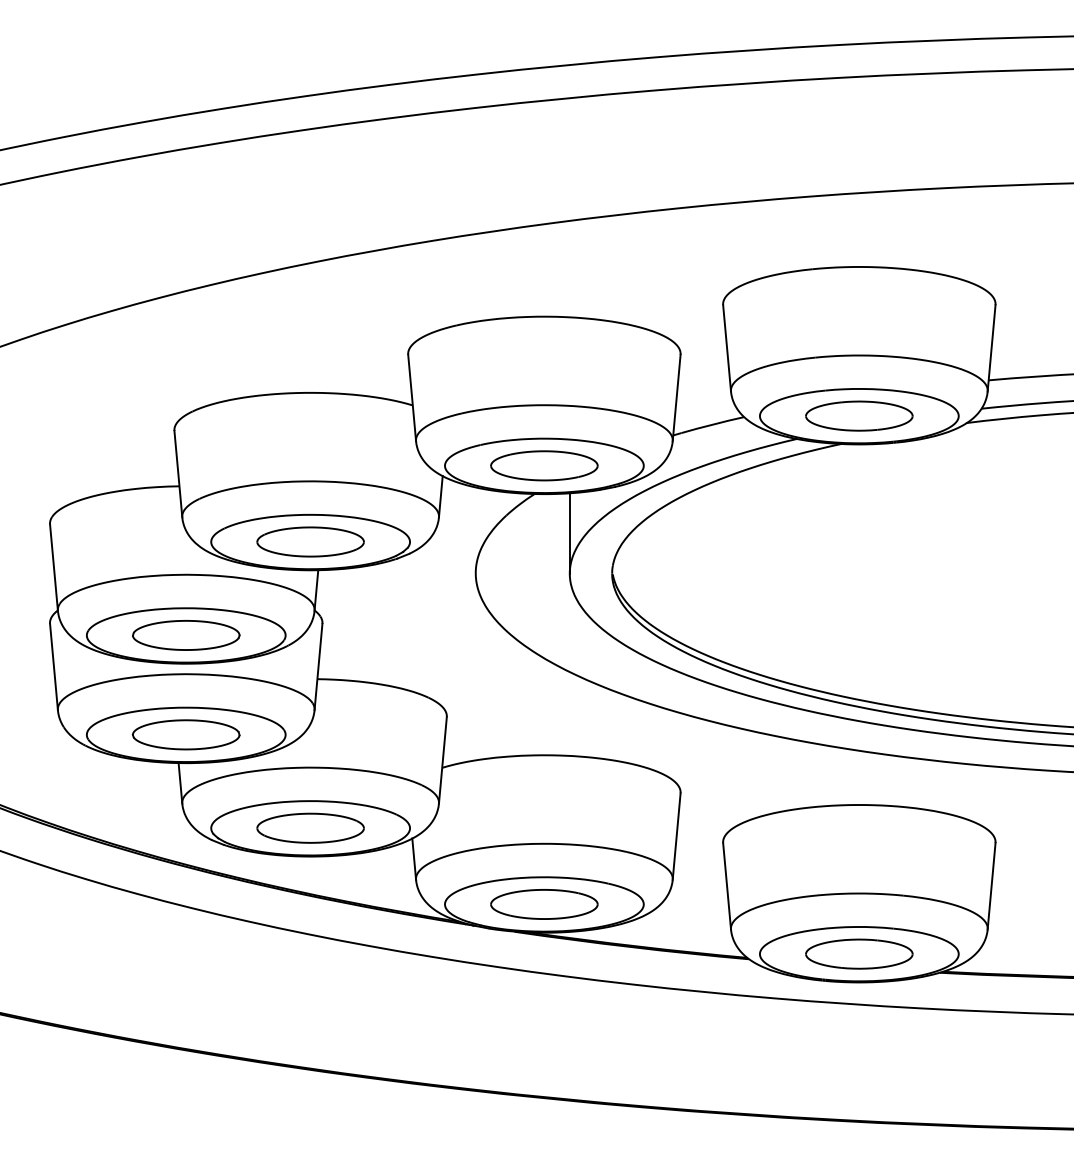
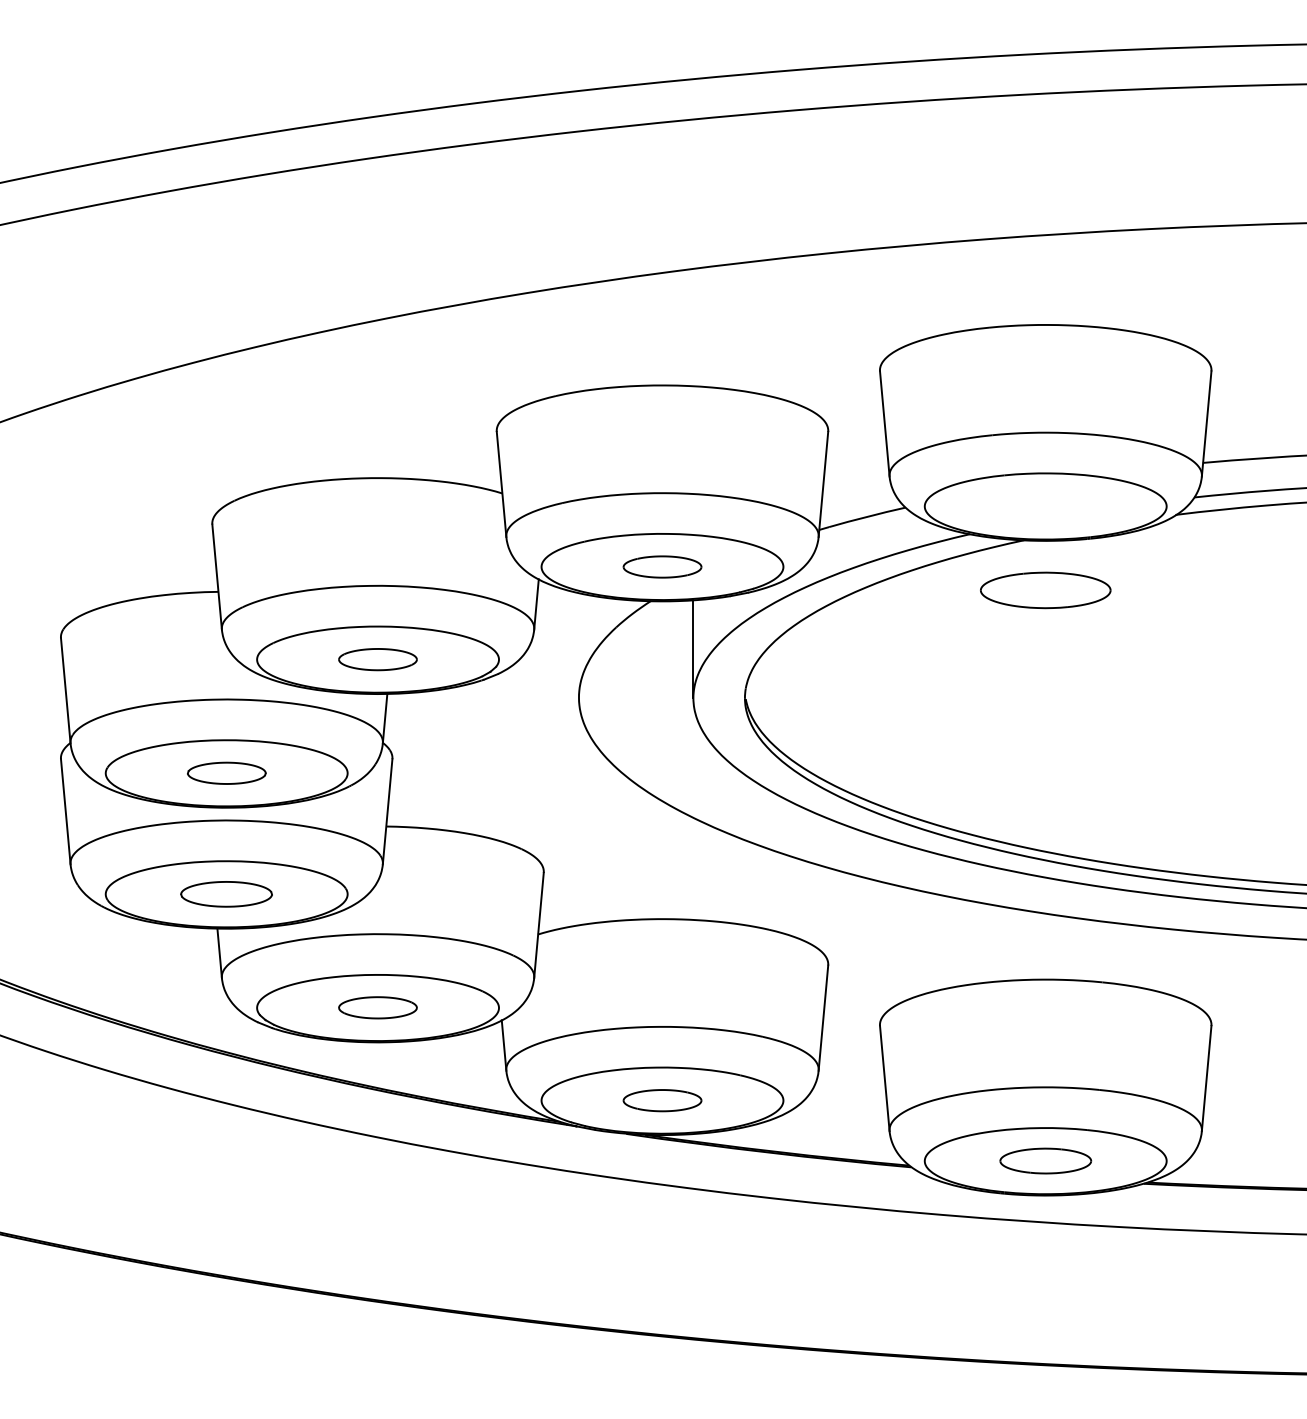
part: (859, 415) -> (1045, 589), moved
part: (544, 465) -> (662, 566), size x0.6
part: (310, 541) -> (377, 659), size x0.6
part: (186, 635) -> (227, 773), size x0.6
part: (185, 734) -> (225, 893), size x0.7
part: (310, 827) -> (377, 1007), size x0.6
part: (544, 904) -> (662, 1100), size x0.6
part: (859, 953) -> (1045, 1160), size x0.7

